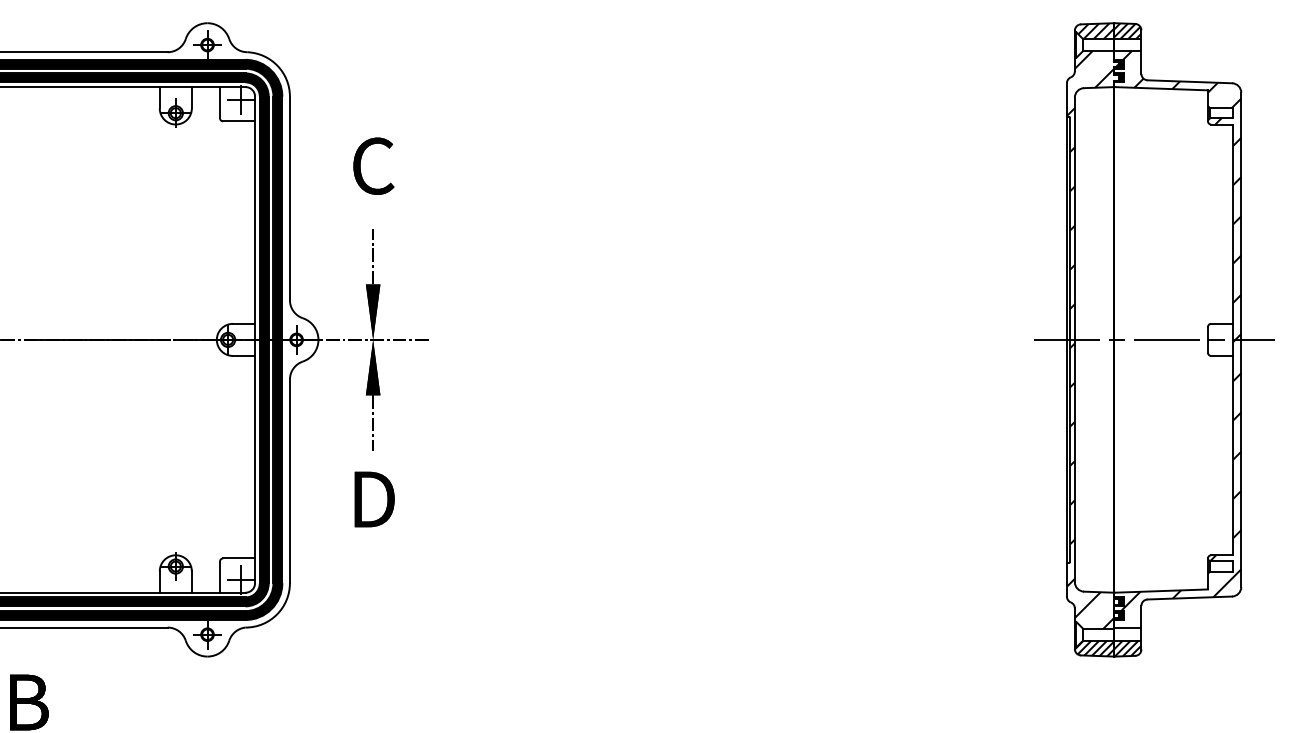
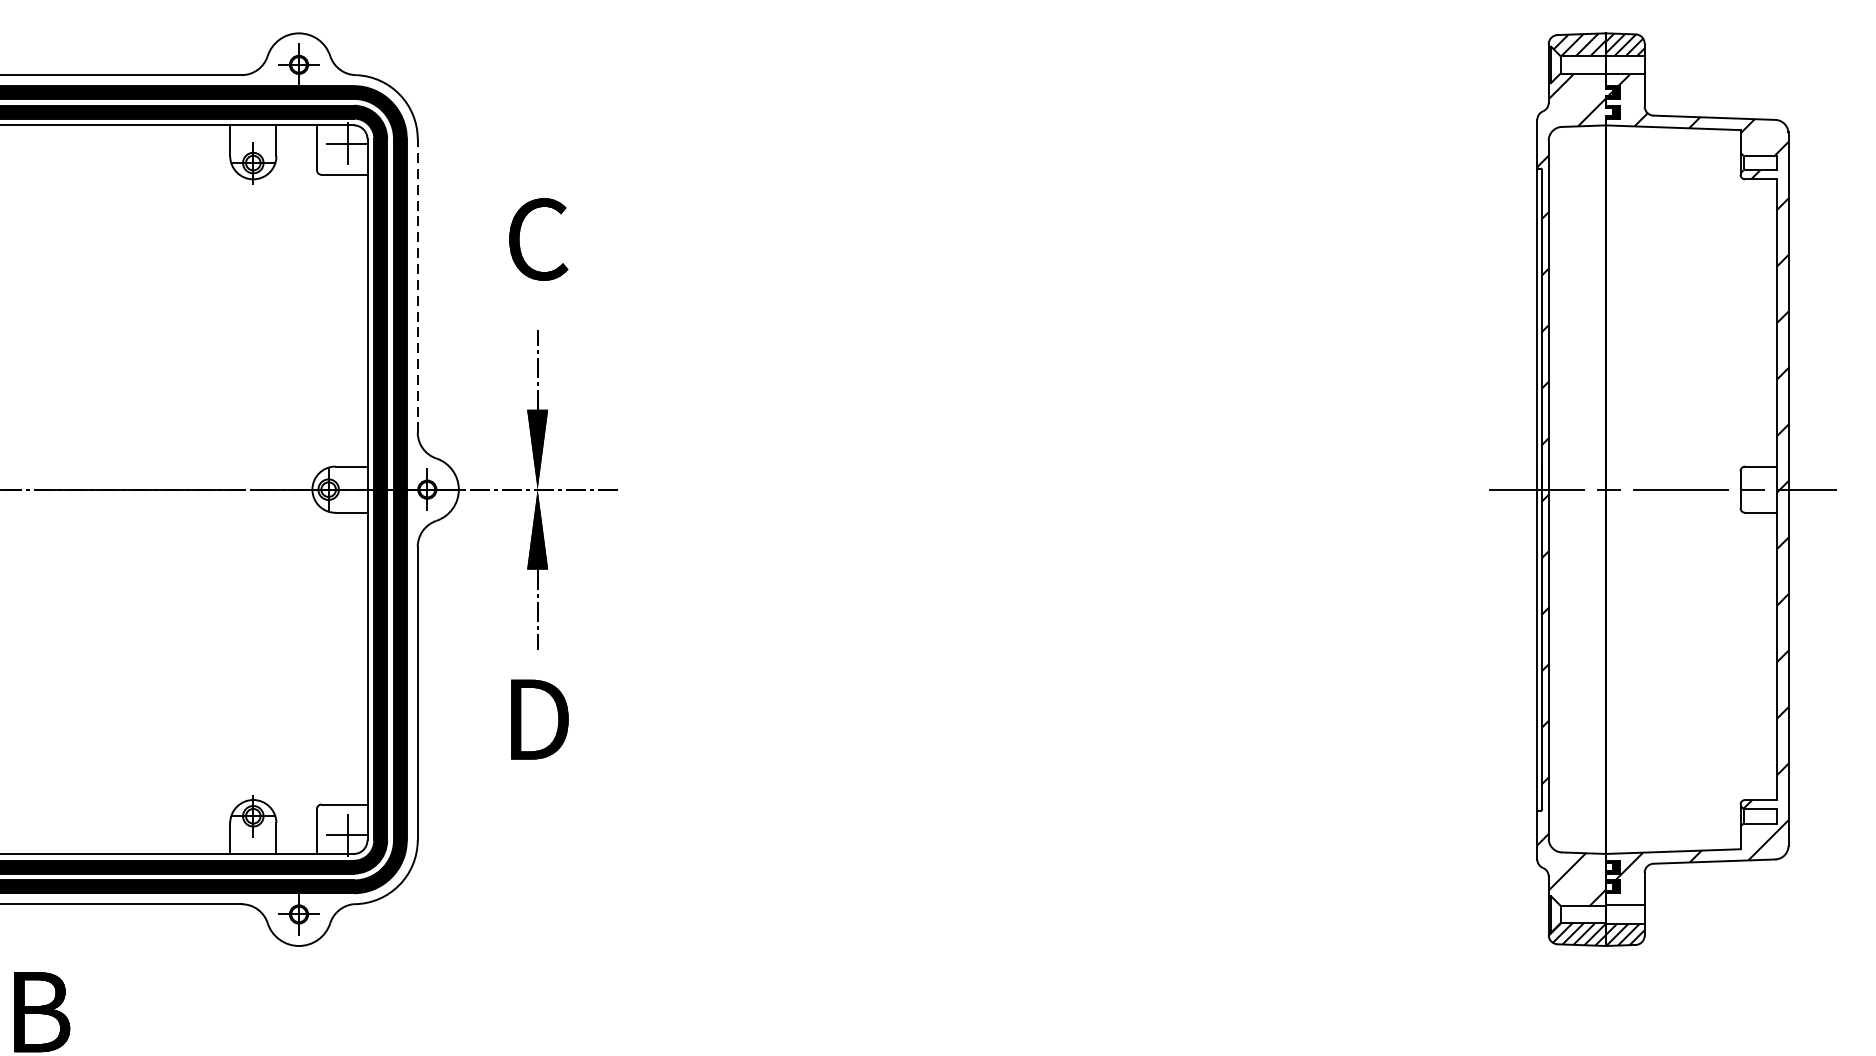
line: (289, 198) -> (417, 285), solid -> dashed

